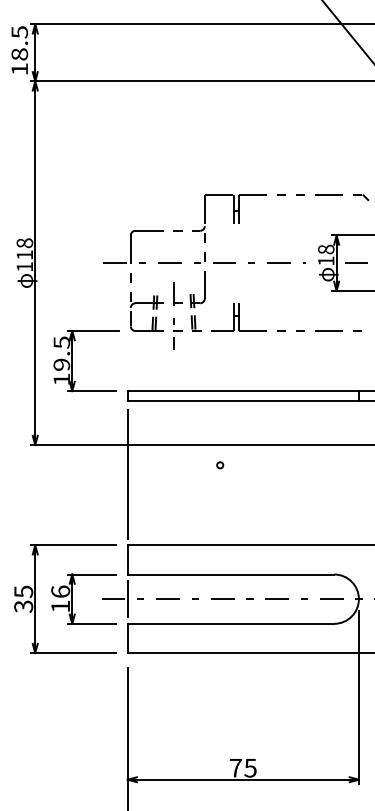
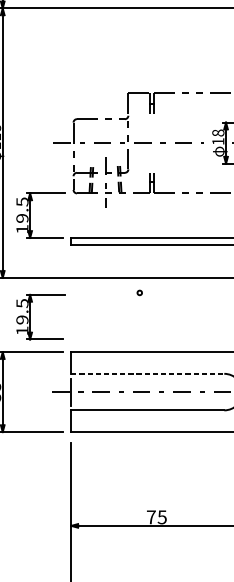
line: (127, 473) -> (71, 298), removed
part: (72, 498) -> (30, 317), added
line: (231, 574) -> (148, 373), solid -> dashed
part: (72, 598) -> (30, 391), removed

